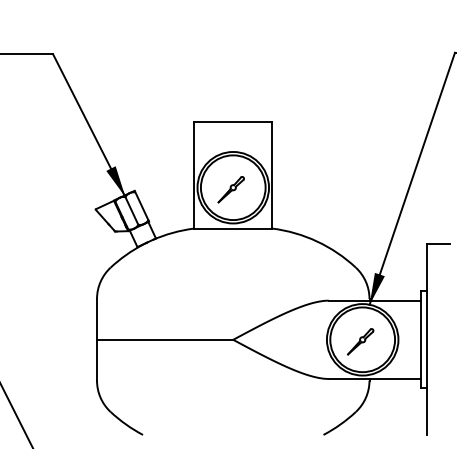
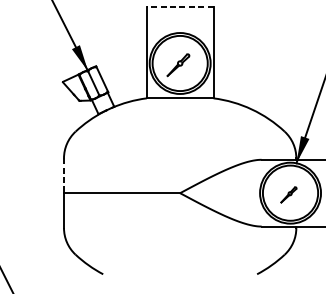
line: (232, 121) -> (179, 7), solid -> dashed
line: (97, 319) -> (64, 175), solid -> dashed
part: (360, 341) -> (288, 194), size x0.7

